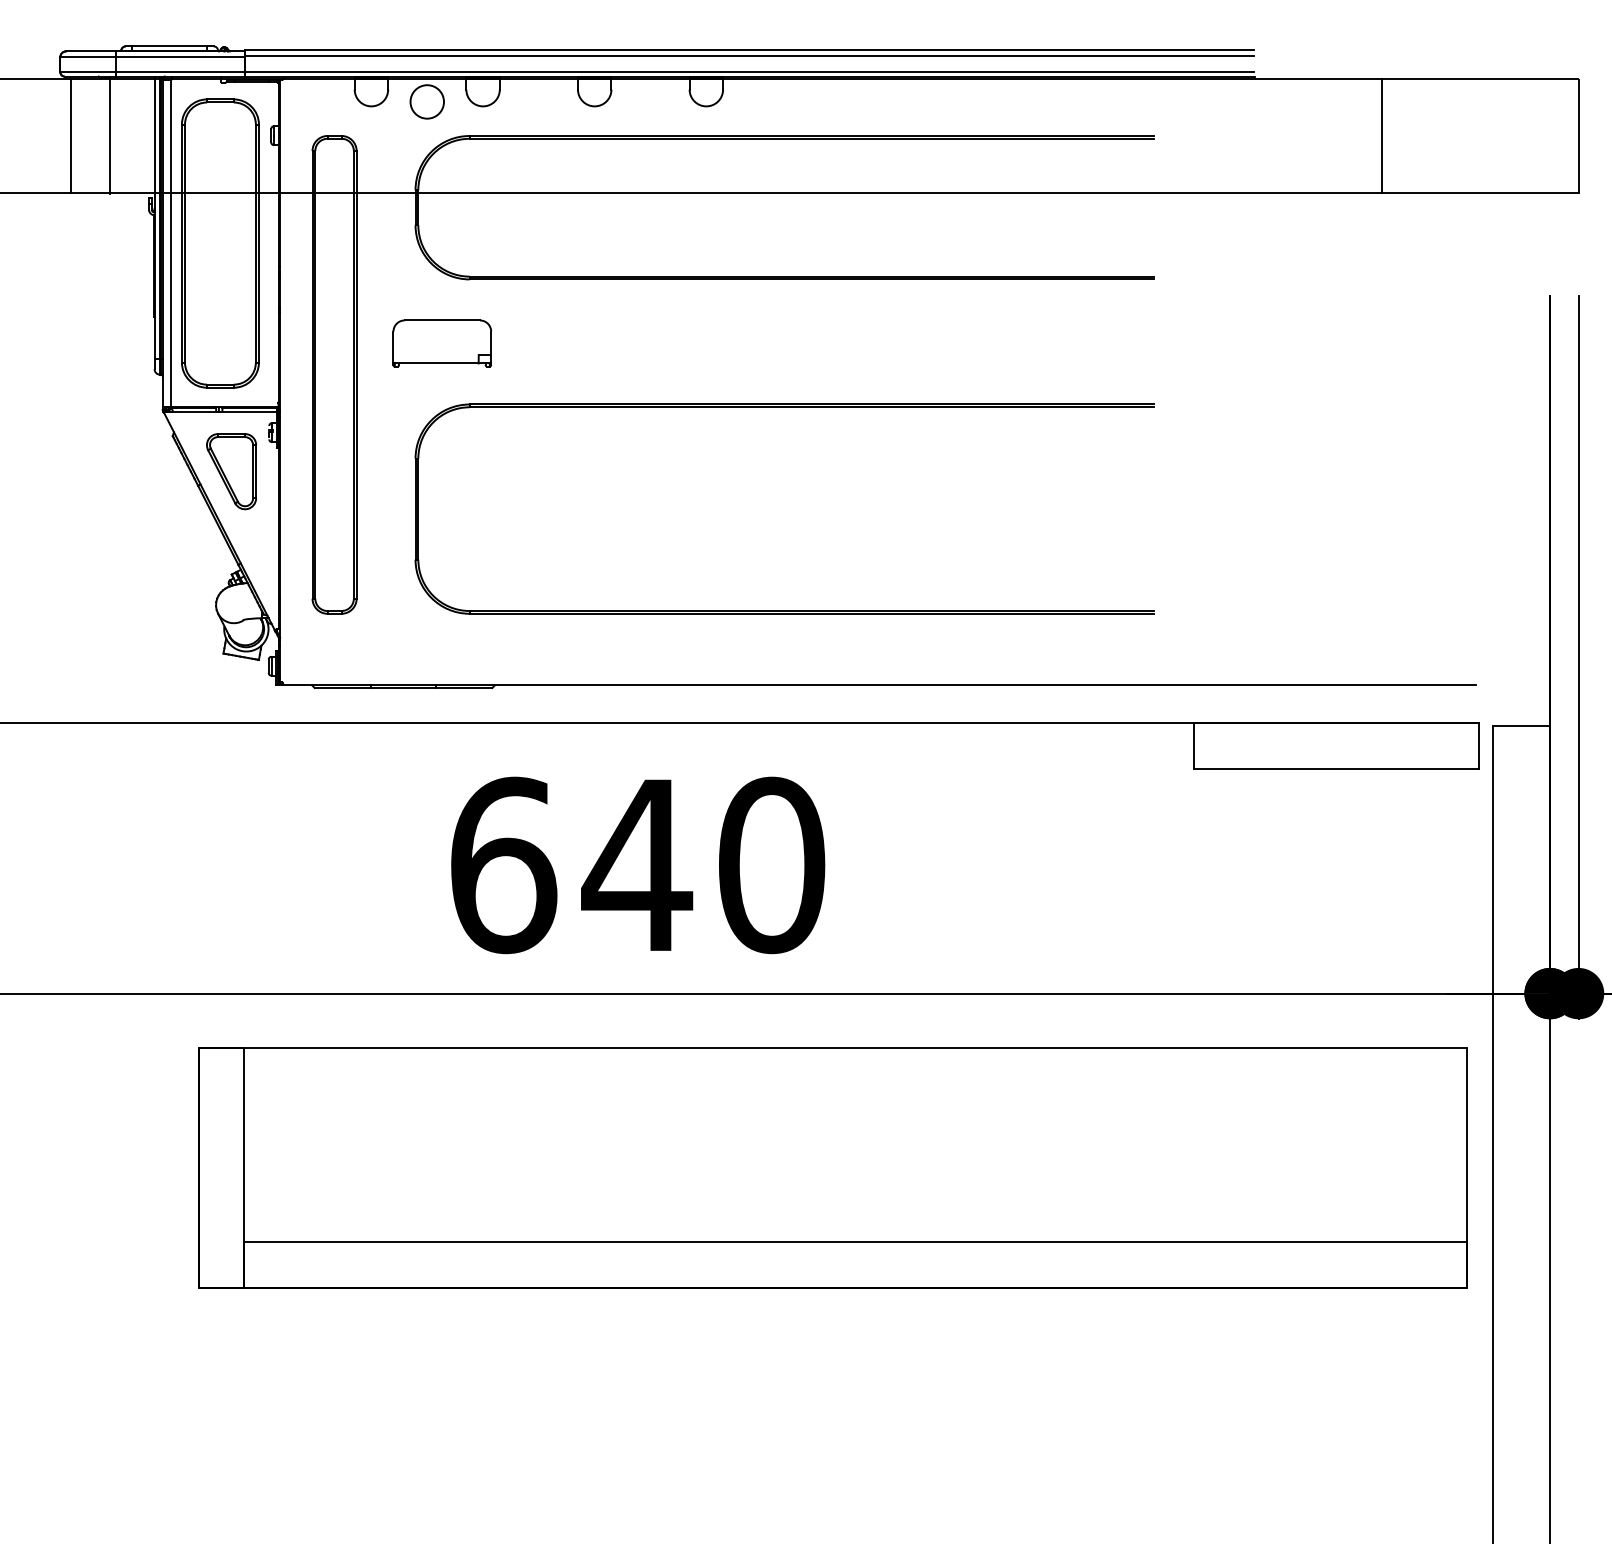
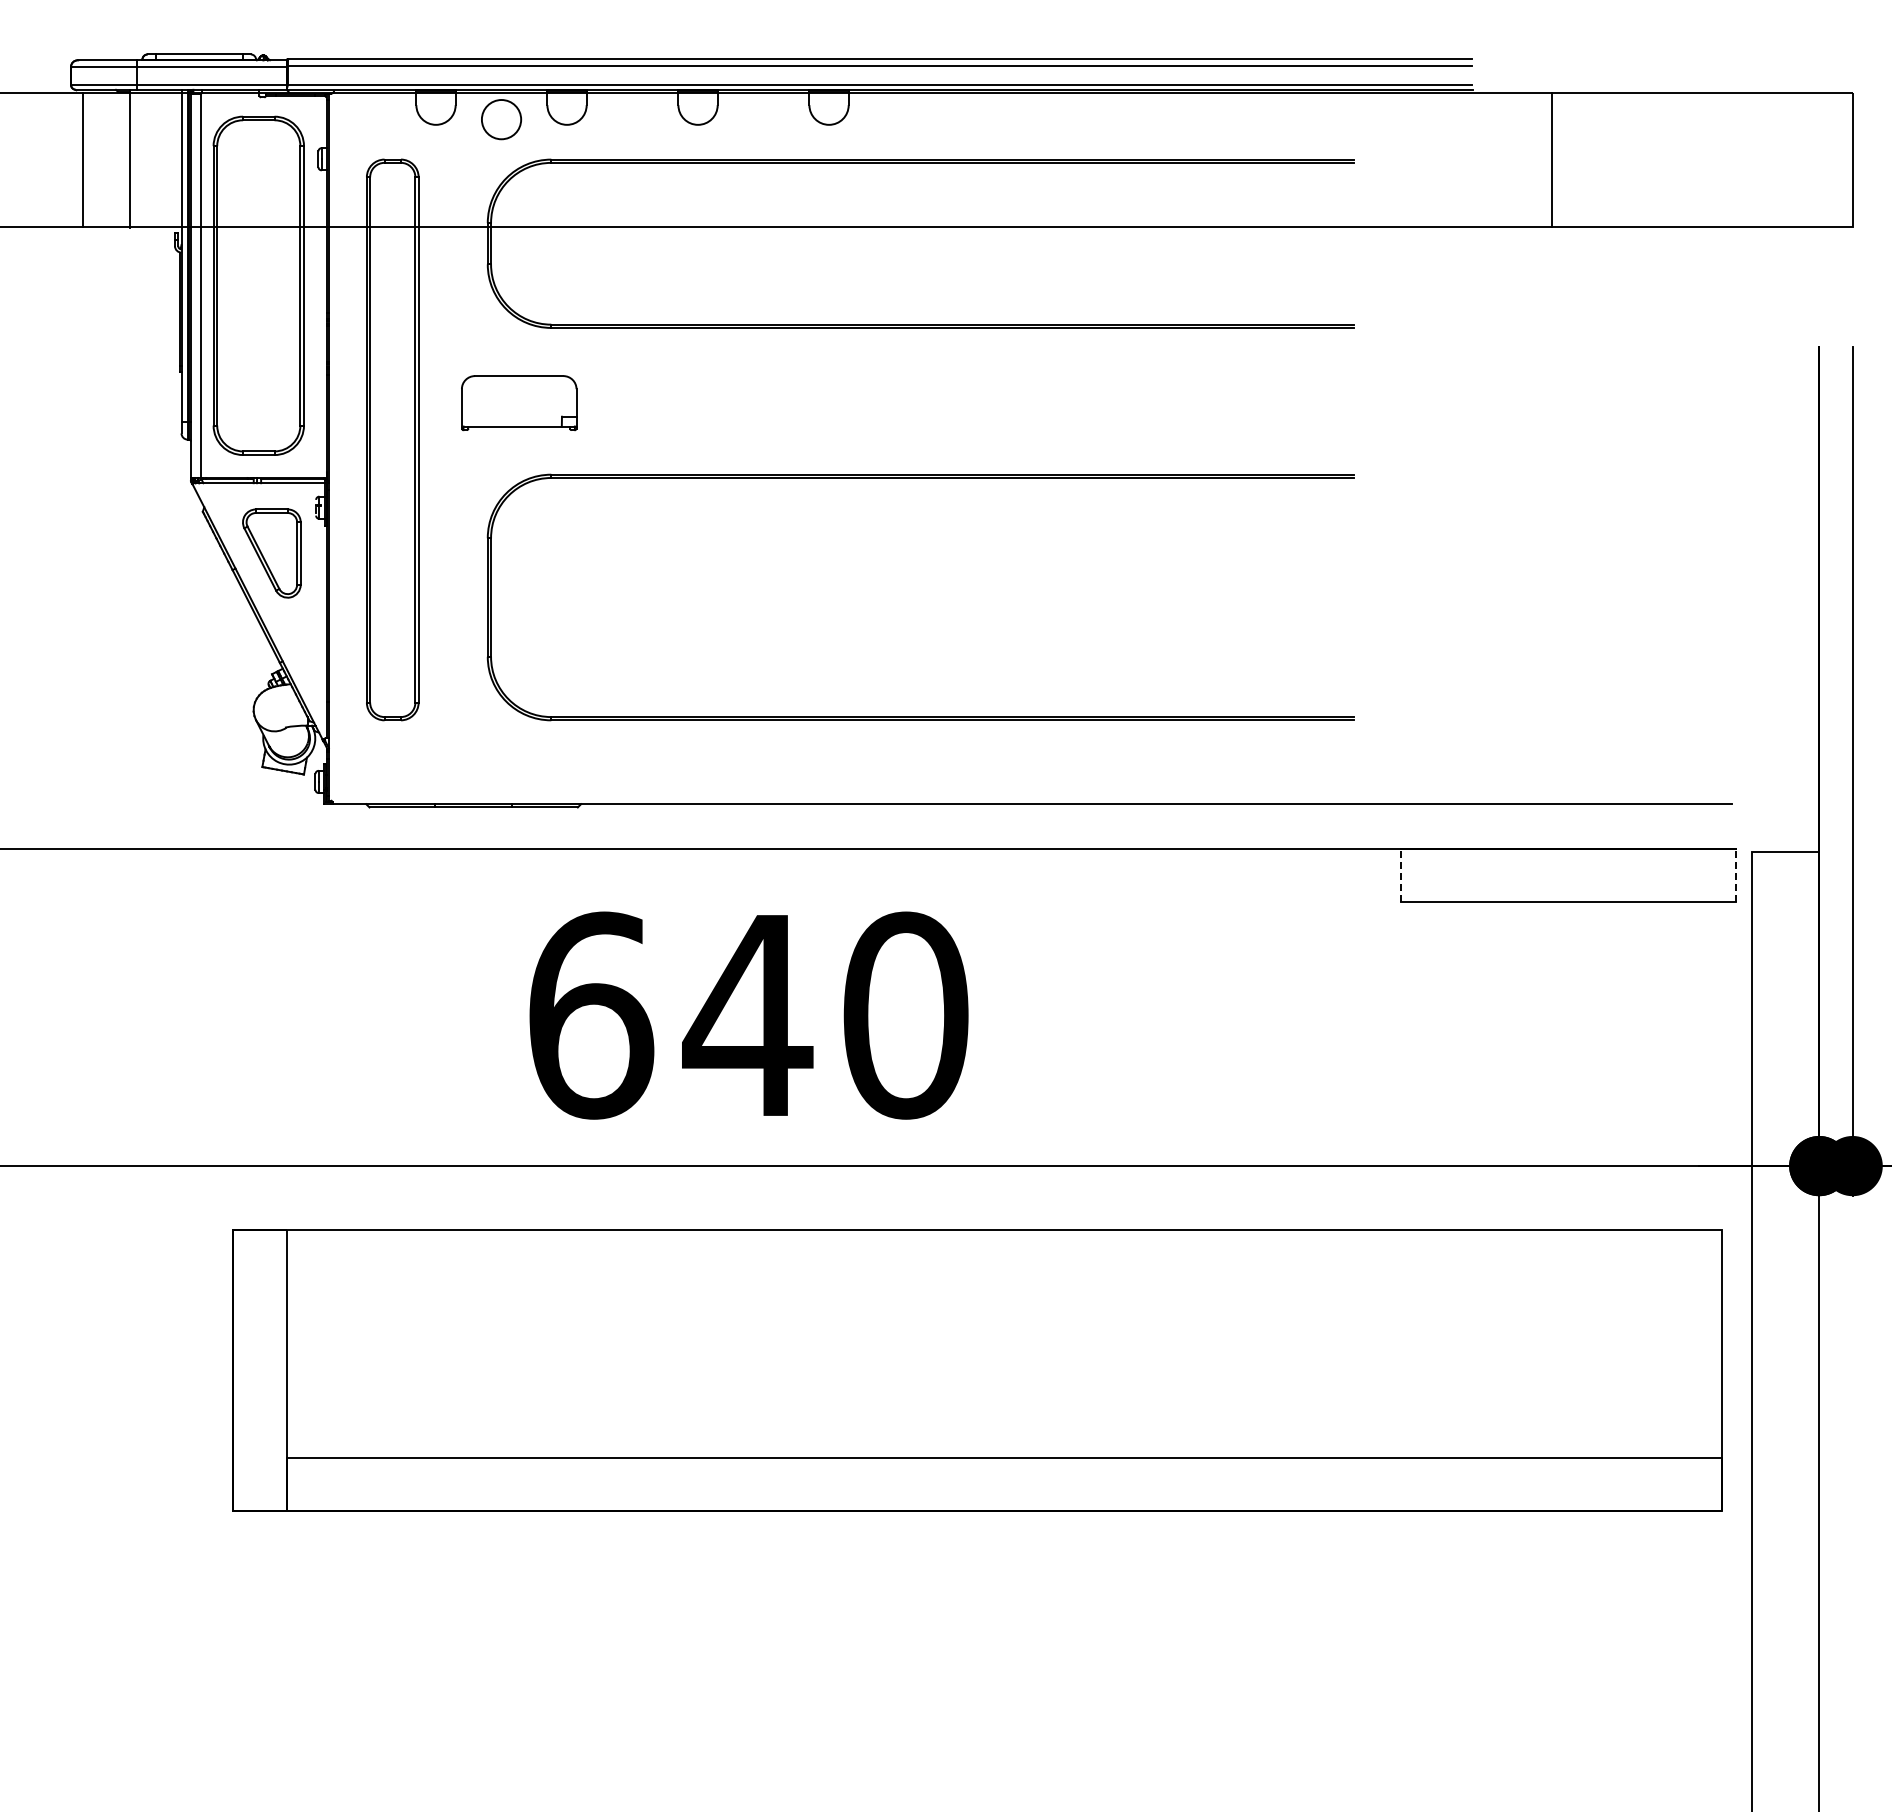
line: (1381, 135) -> (1551, 159), moved
line: (1194, 746) -> (1401, 875), solid -> dashed
line: (1478, 746) -> (1735, 875), solid -> dashed

